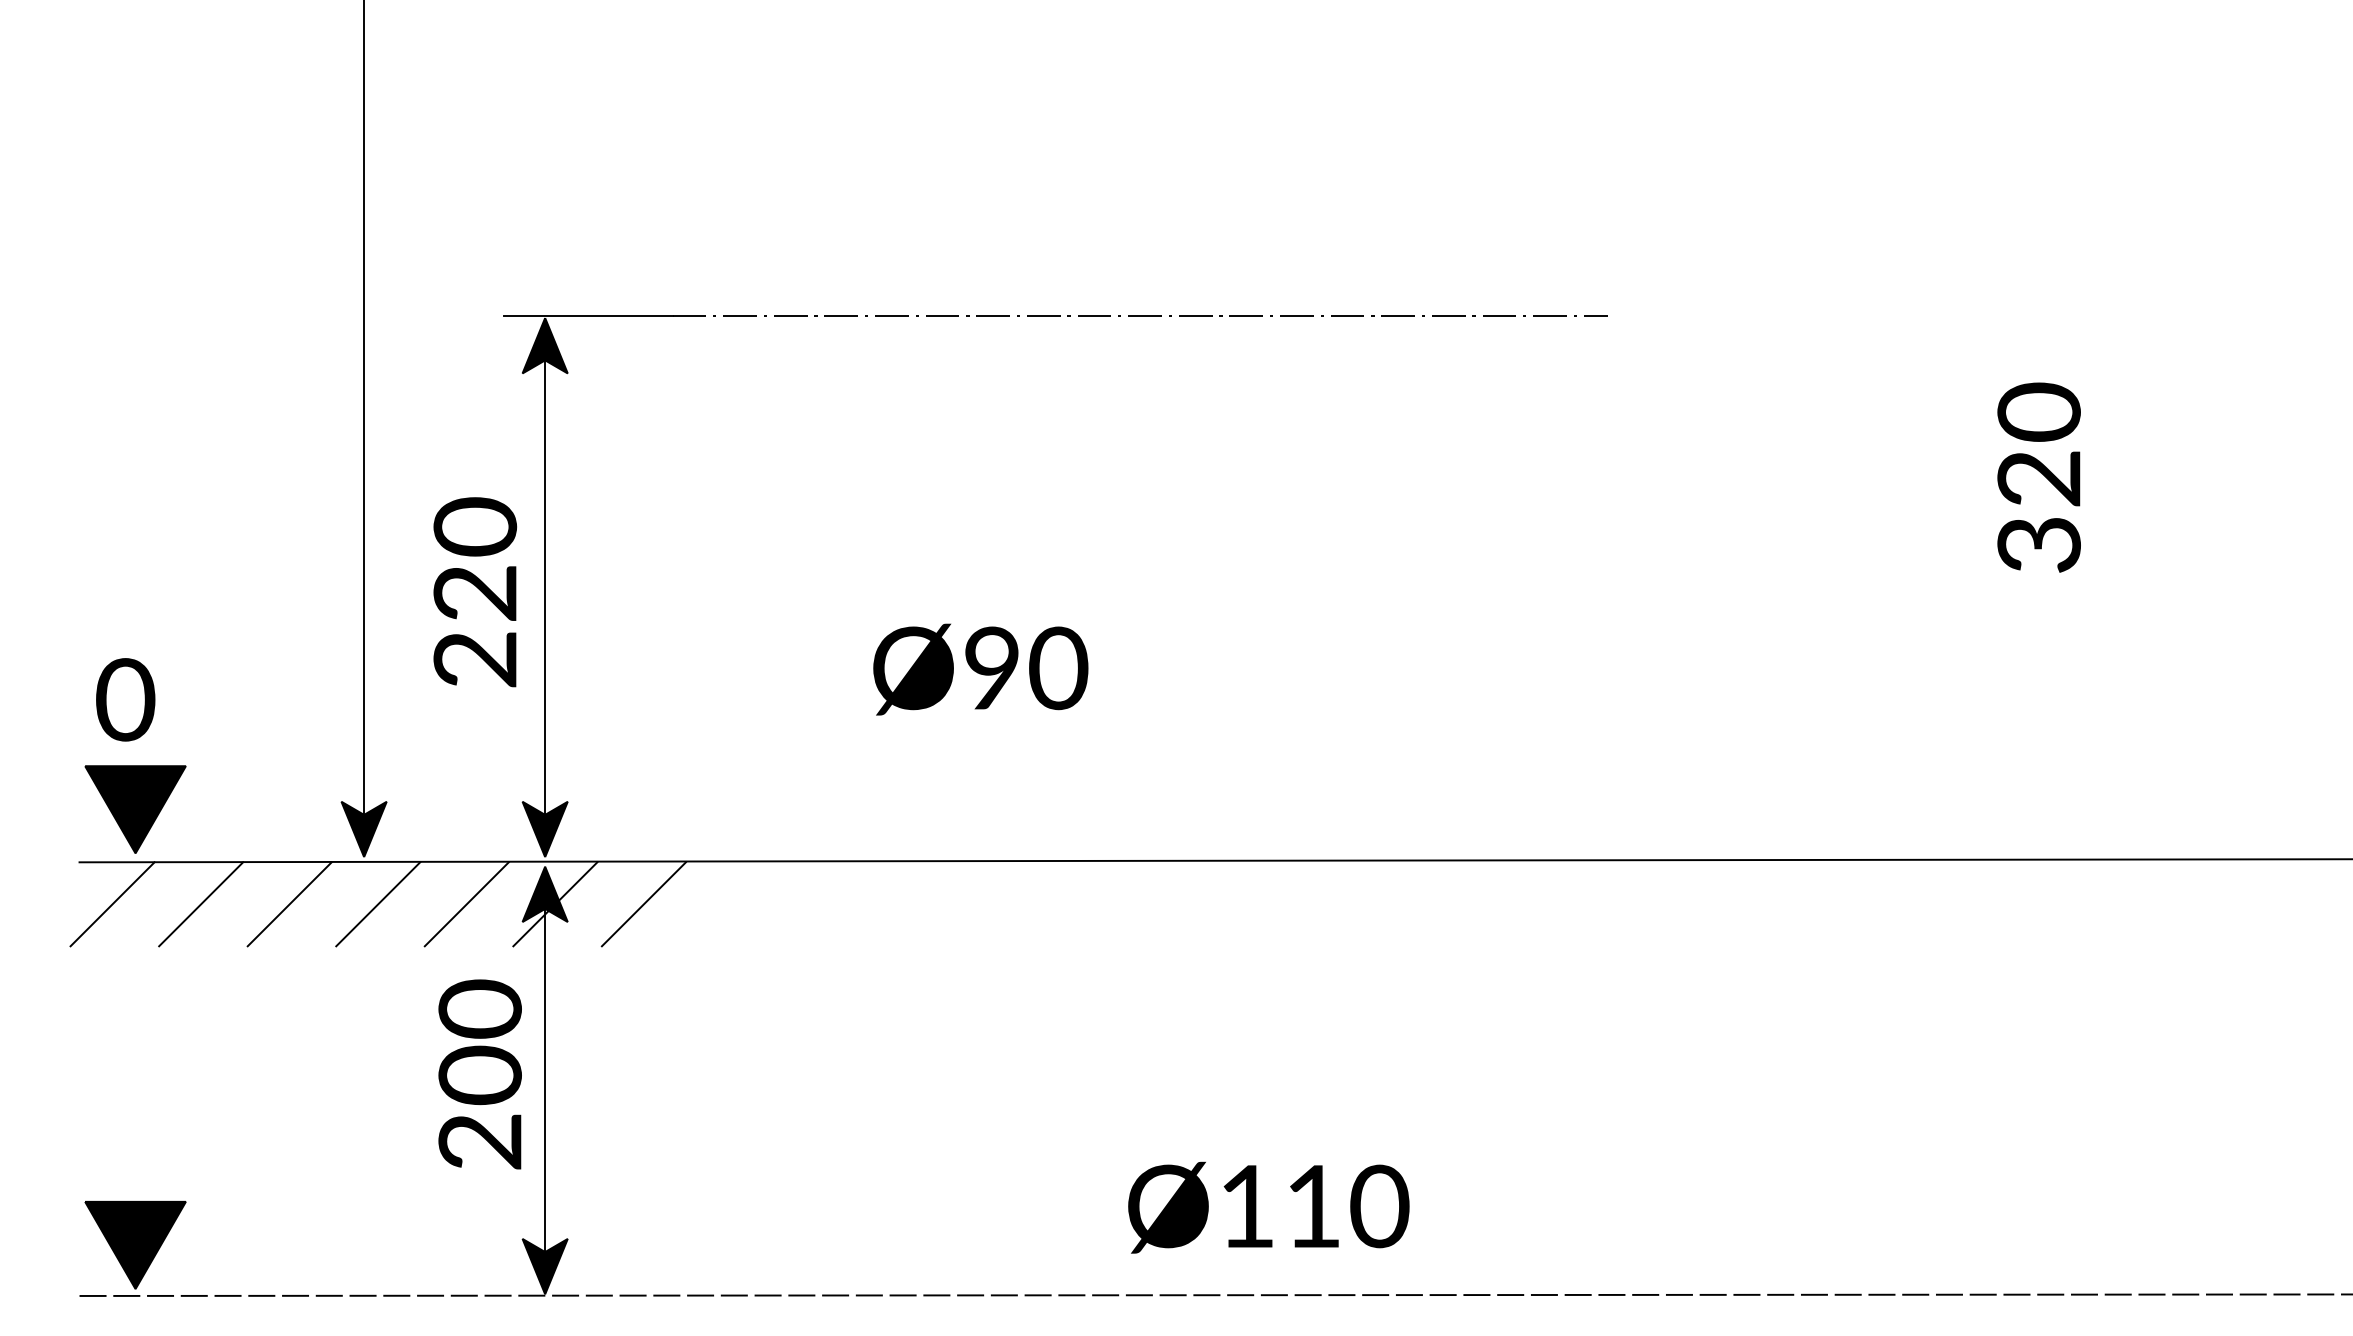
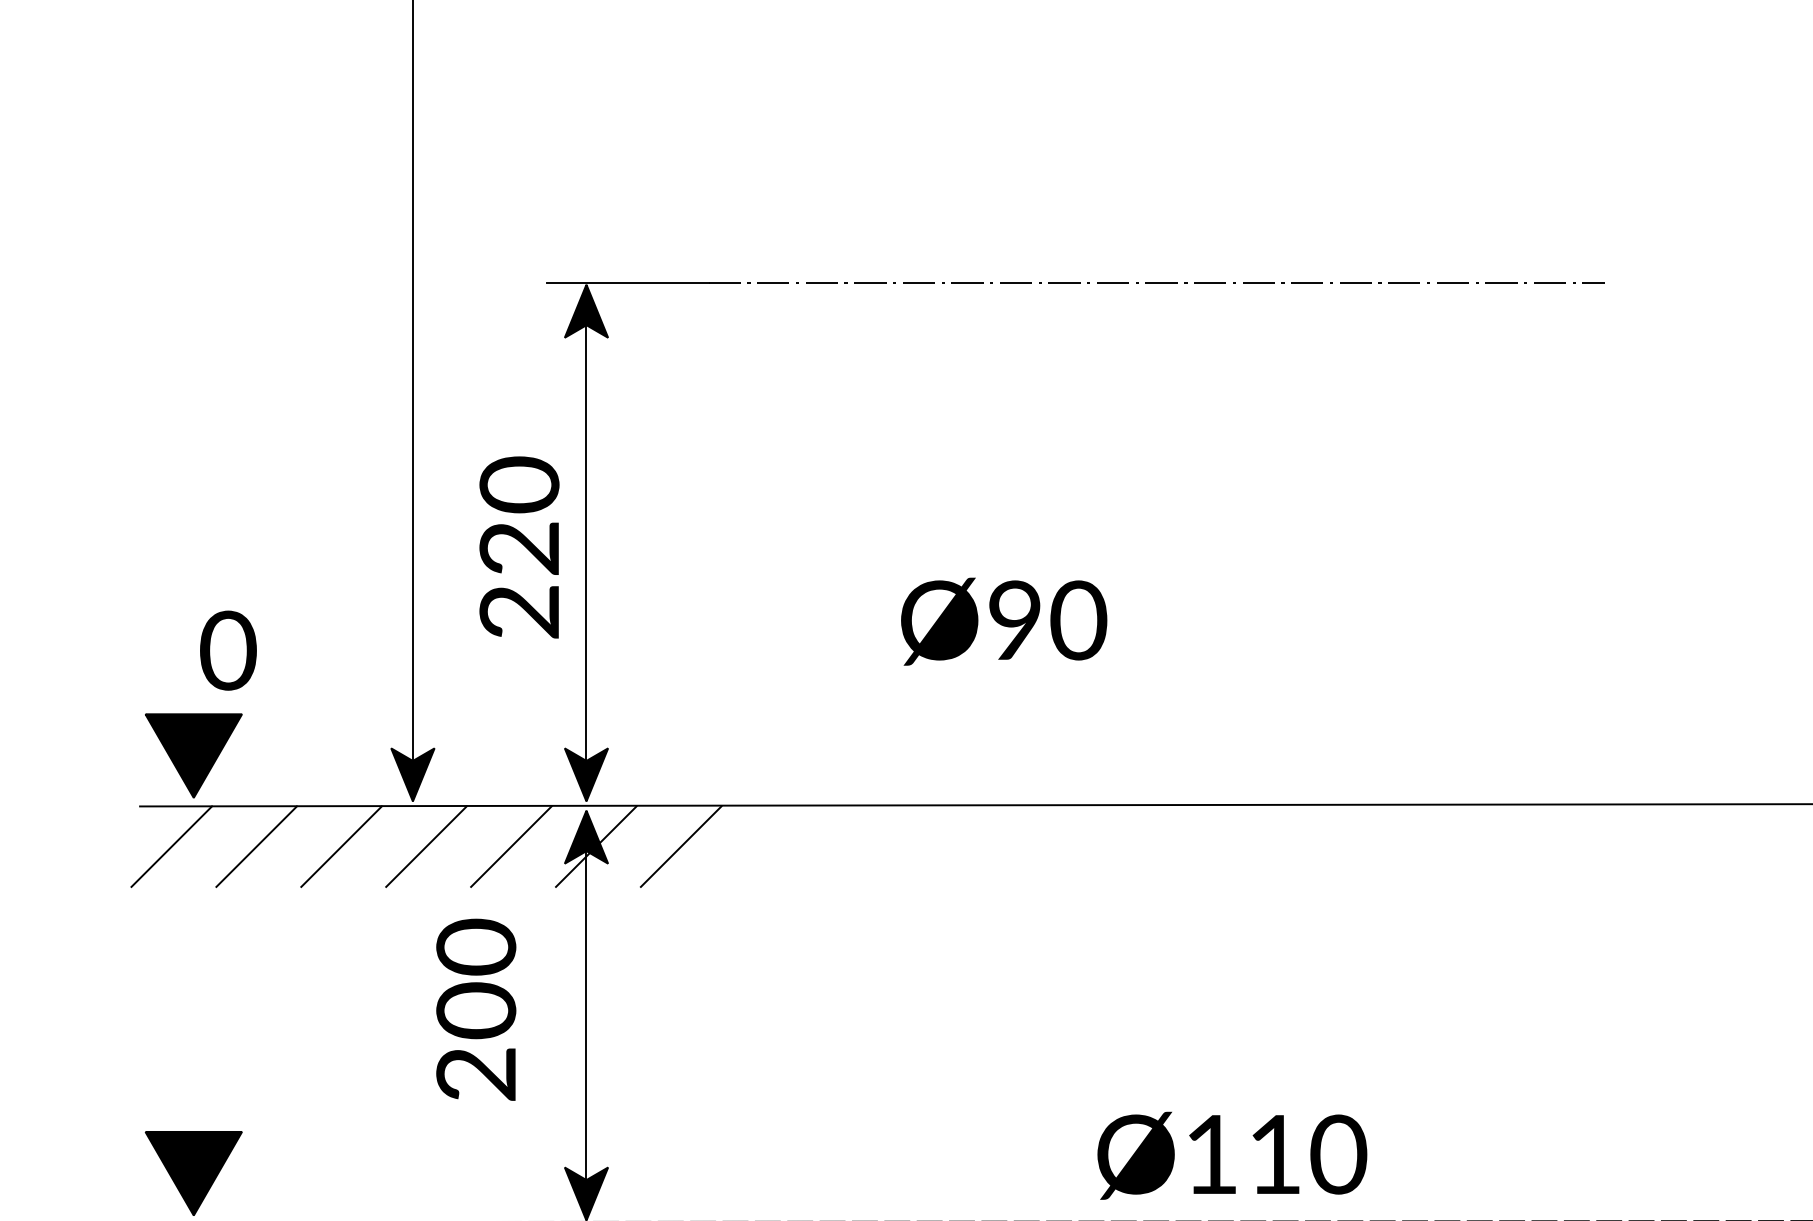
text: (125, 699) -> (228, 650), moved
text: (479, 1074) -> (475, 1009), moved
text: (1268, 1207) -> (1232, 1155), moved

